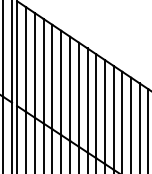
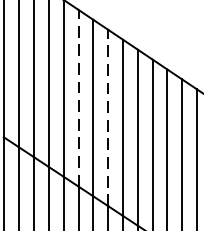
line: (61, 82) -> (78, 97), solid -> dashed
line: (78, 94) -> (107, 117), solid -> dashed

